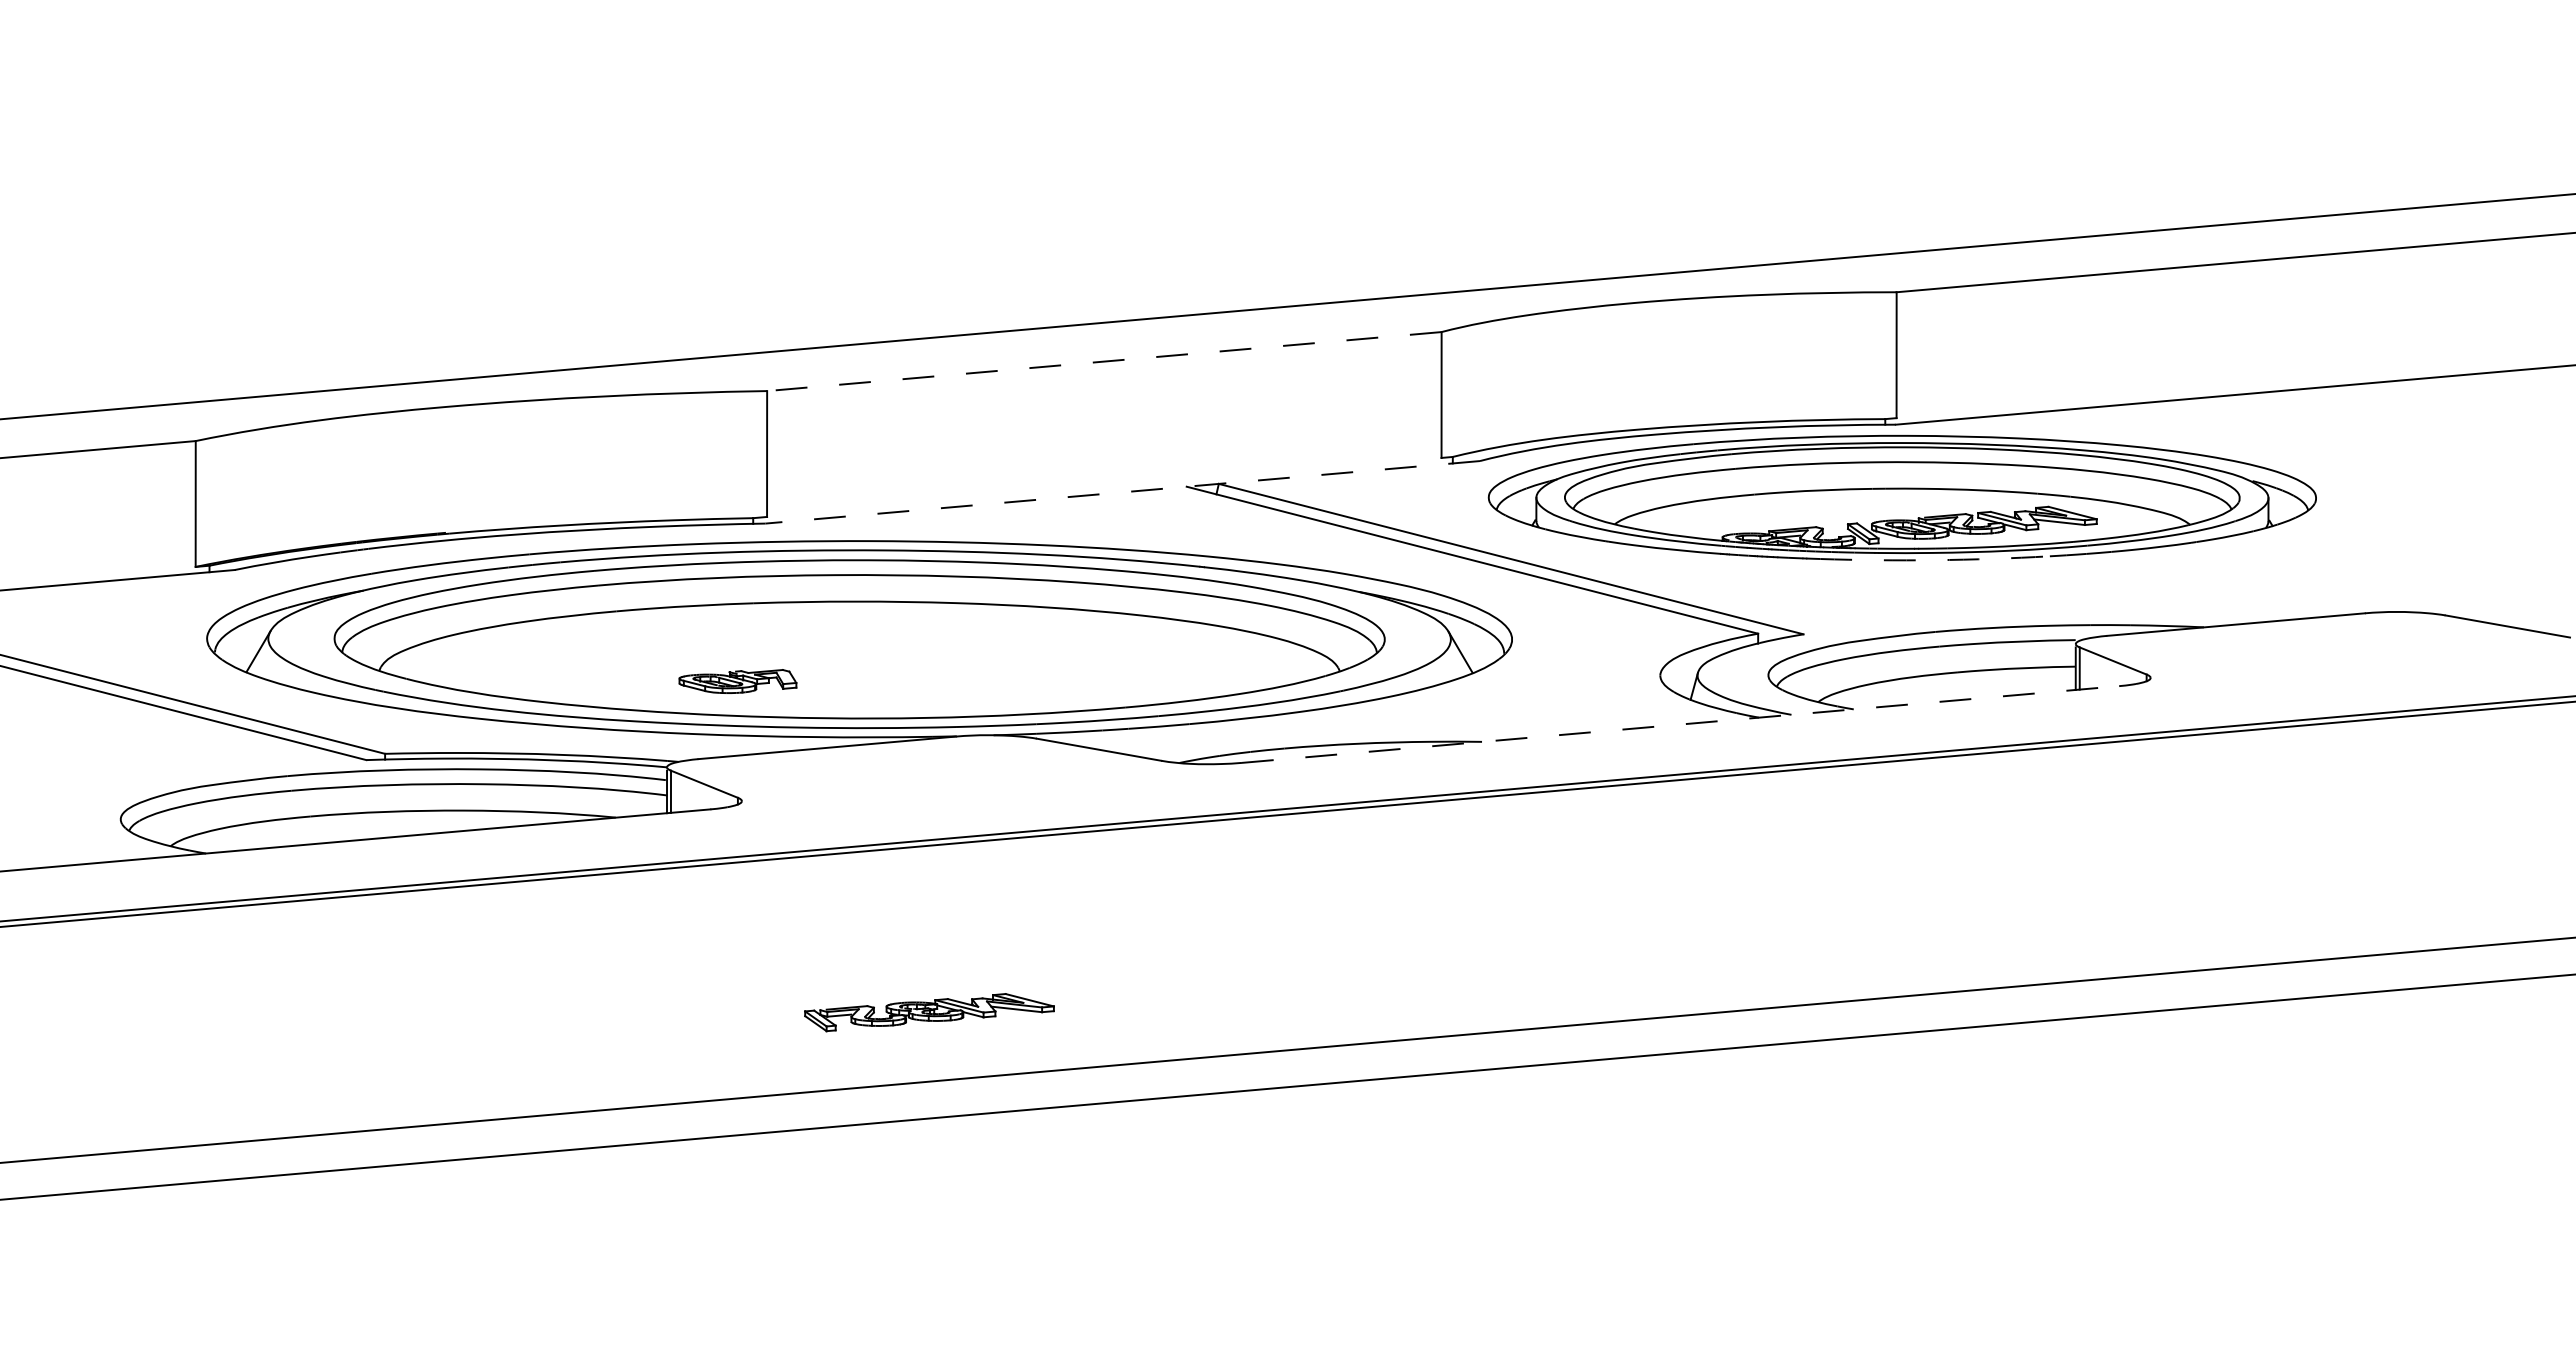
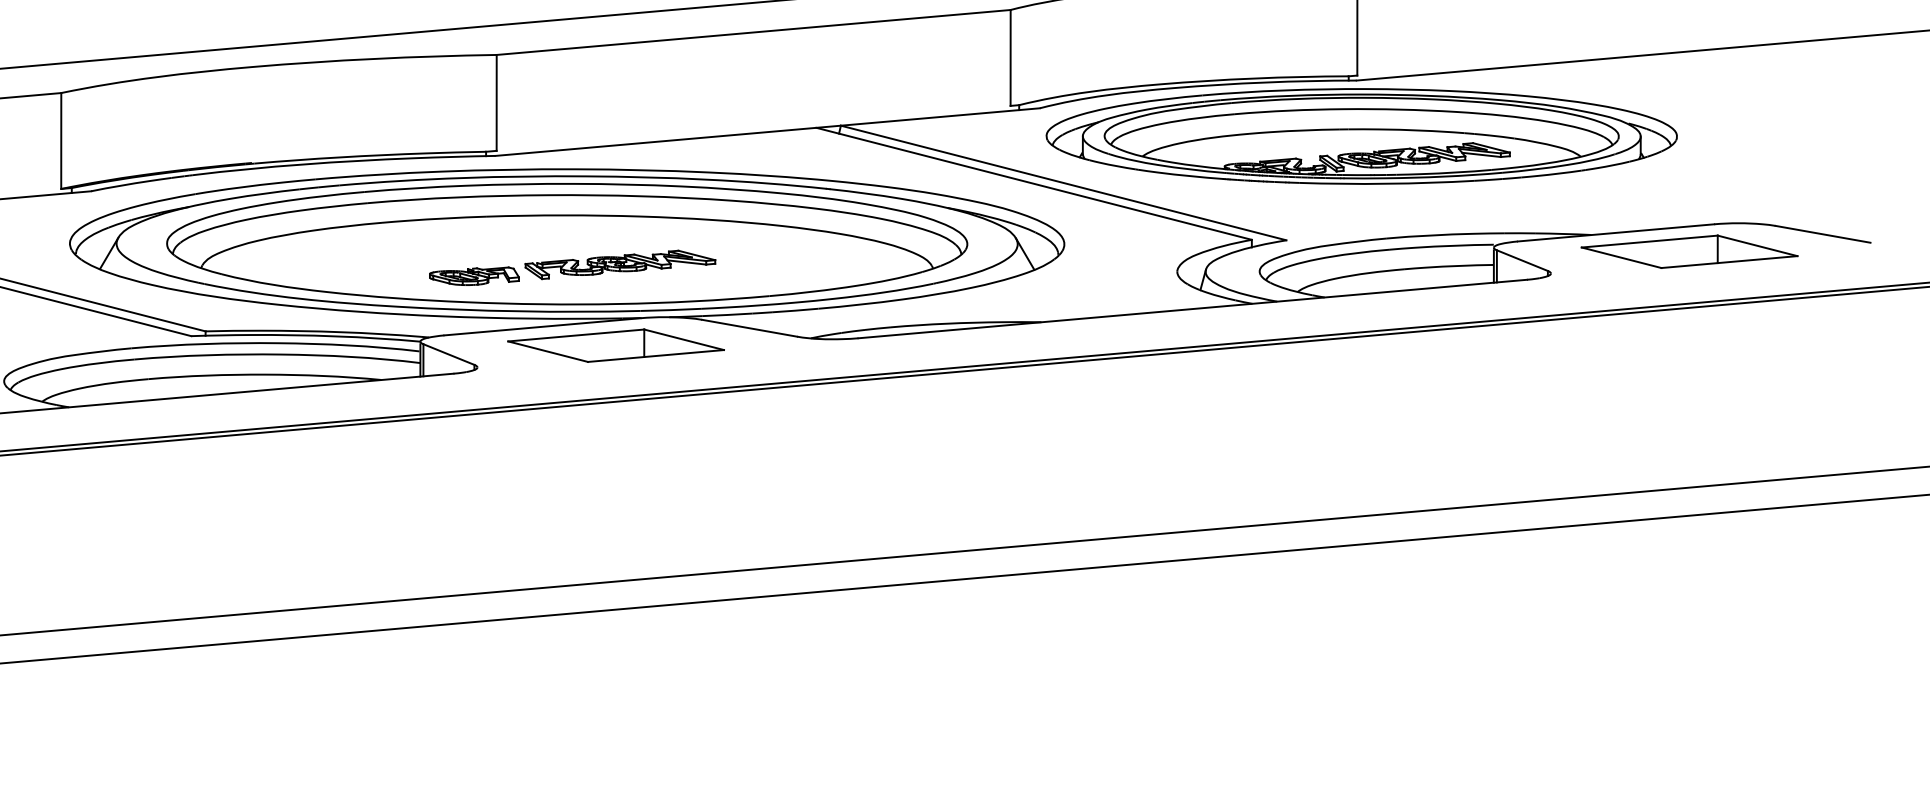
line: (1104, 361) -> (753, 32), dashed -> solid
line: (1122, 492) -> (767, 132), dashed -> solid
arc: (1935, 560) -> (1386, 184), dashed -> solid
part: (2332, 649) -> (1689, 251), added
line: (1681, 724) -> (1193, 309), dashed -> solid
part: (923, 772) -> (615, 345), added
part: (929, 1012) -> (620, 264), moved

